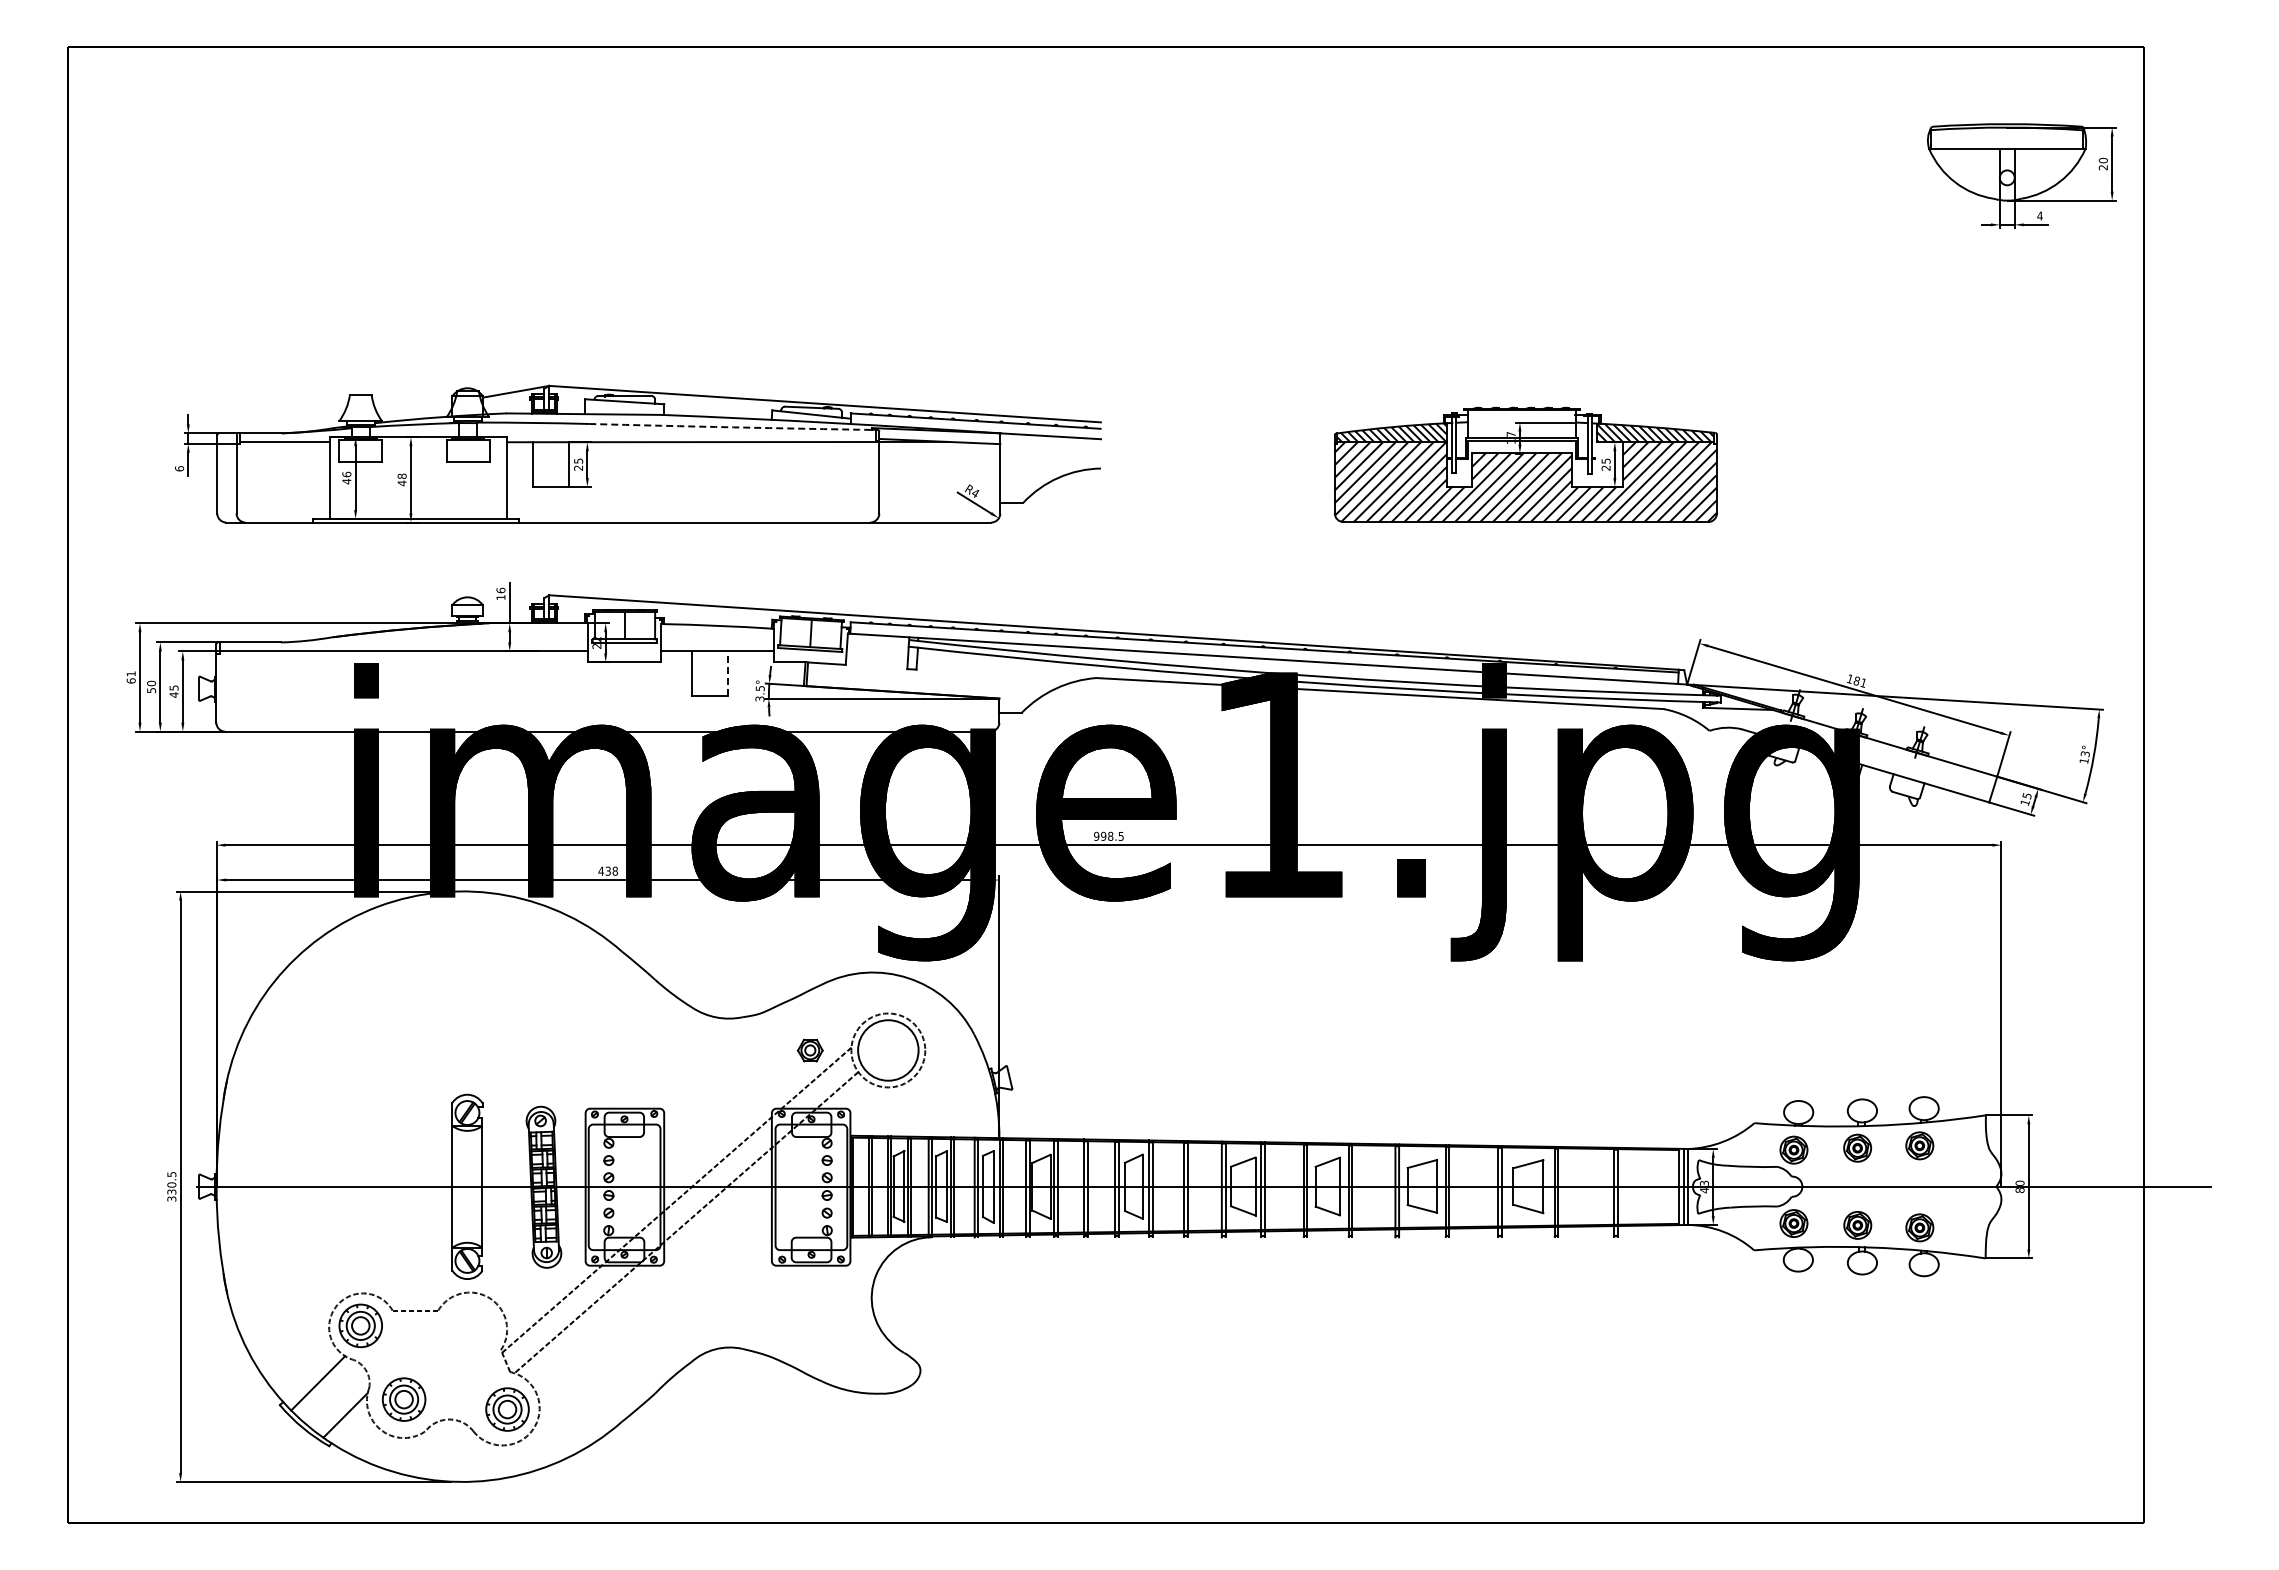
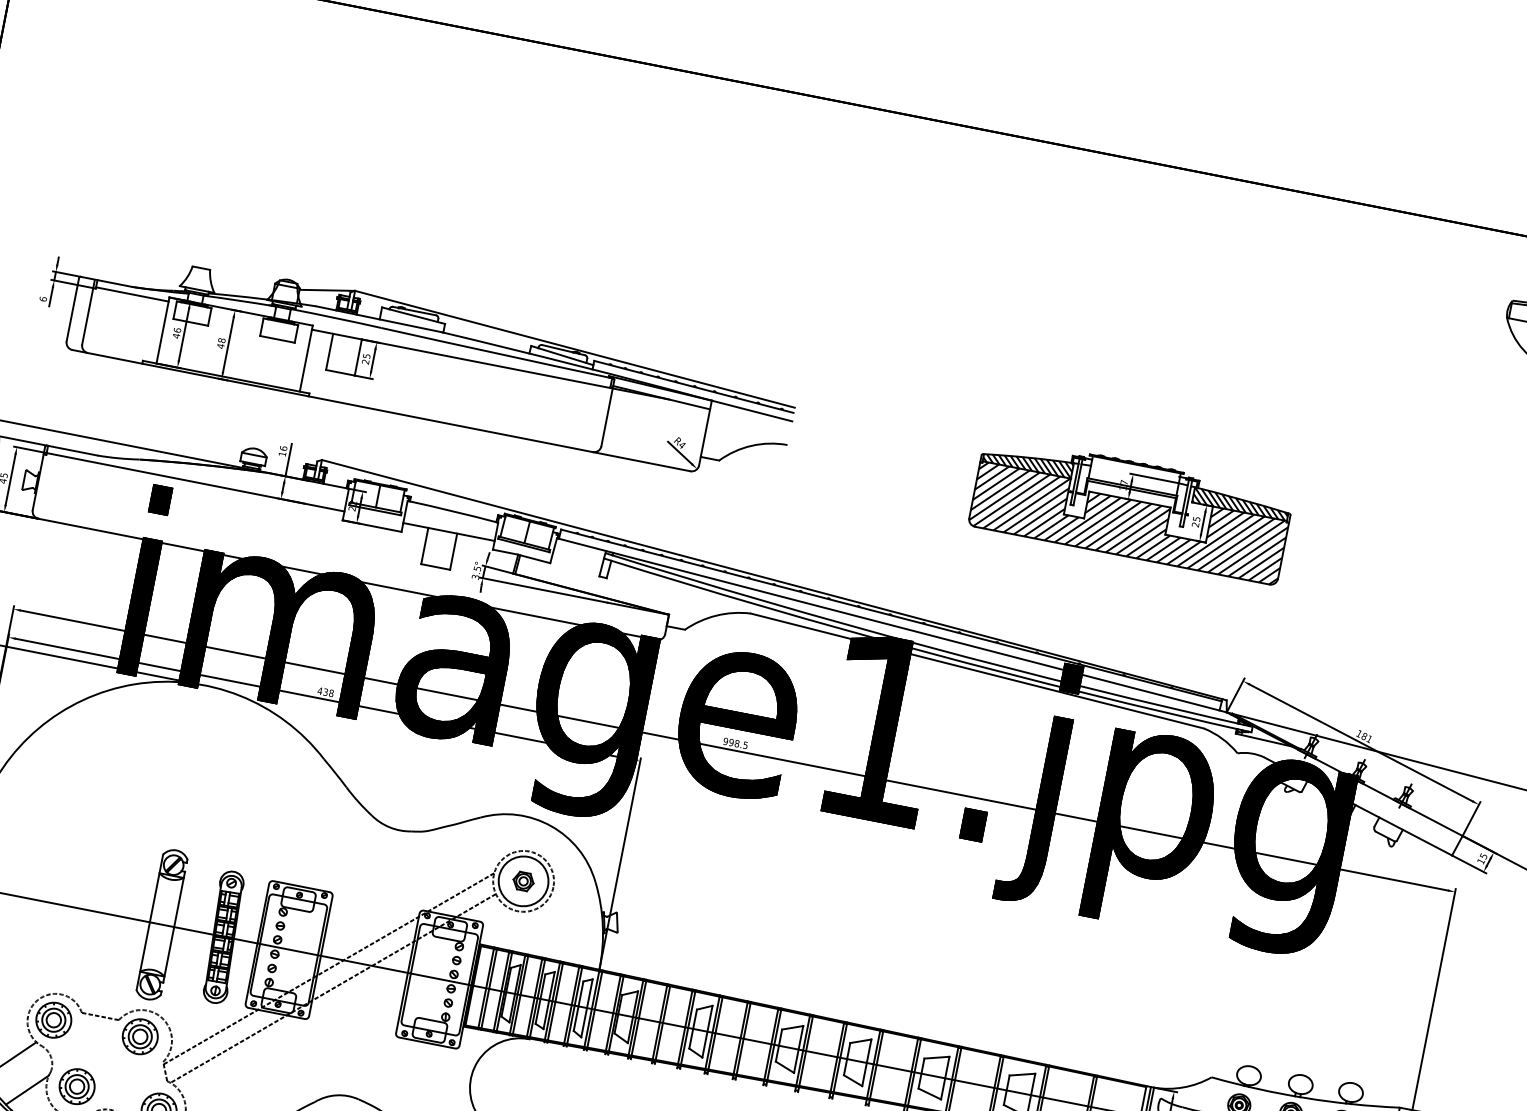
arc: (733, 427) -> (497, 353), dashed -> solid
line: (727, 673) -> (453, 551), dashed -> solid
part: (809, 1050) -> (522, 881), moved
part: (467, 1325) -> (140, 1036), added

